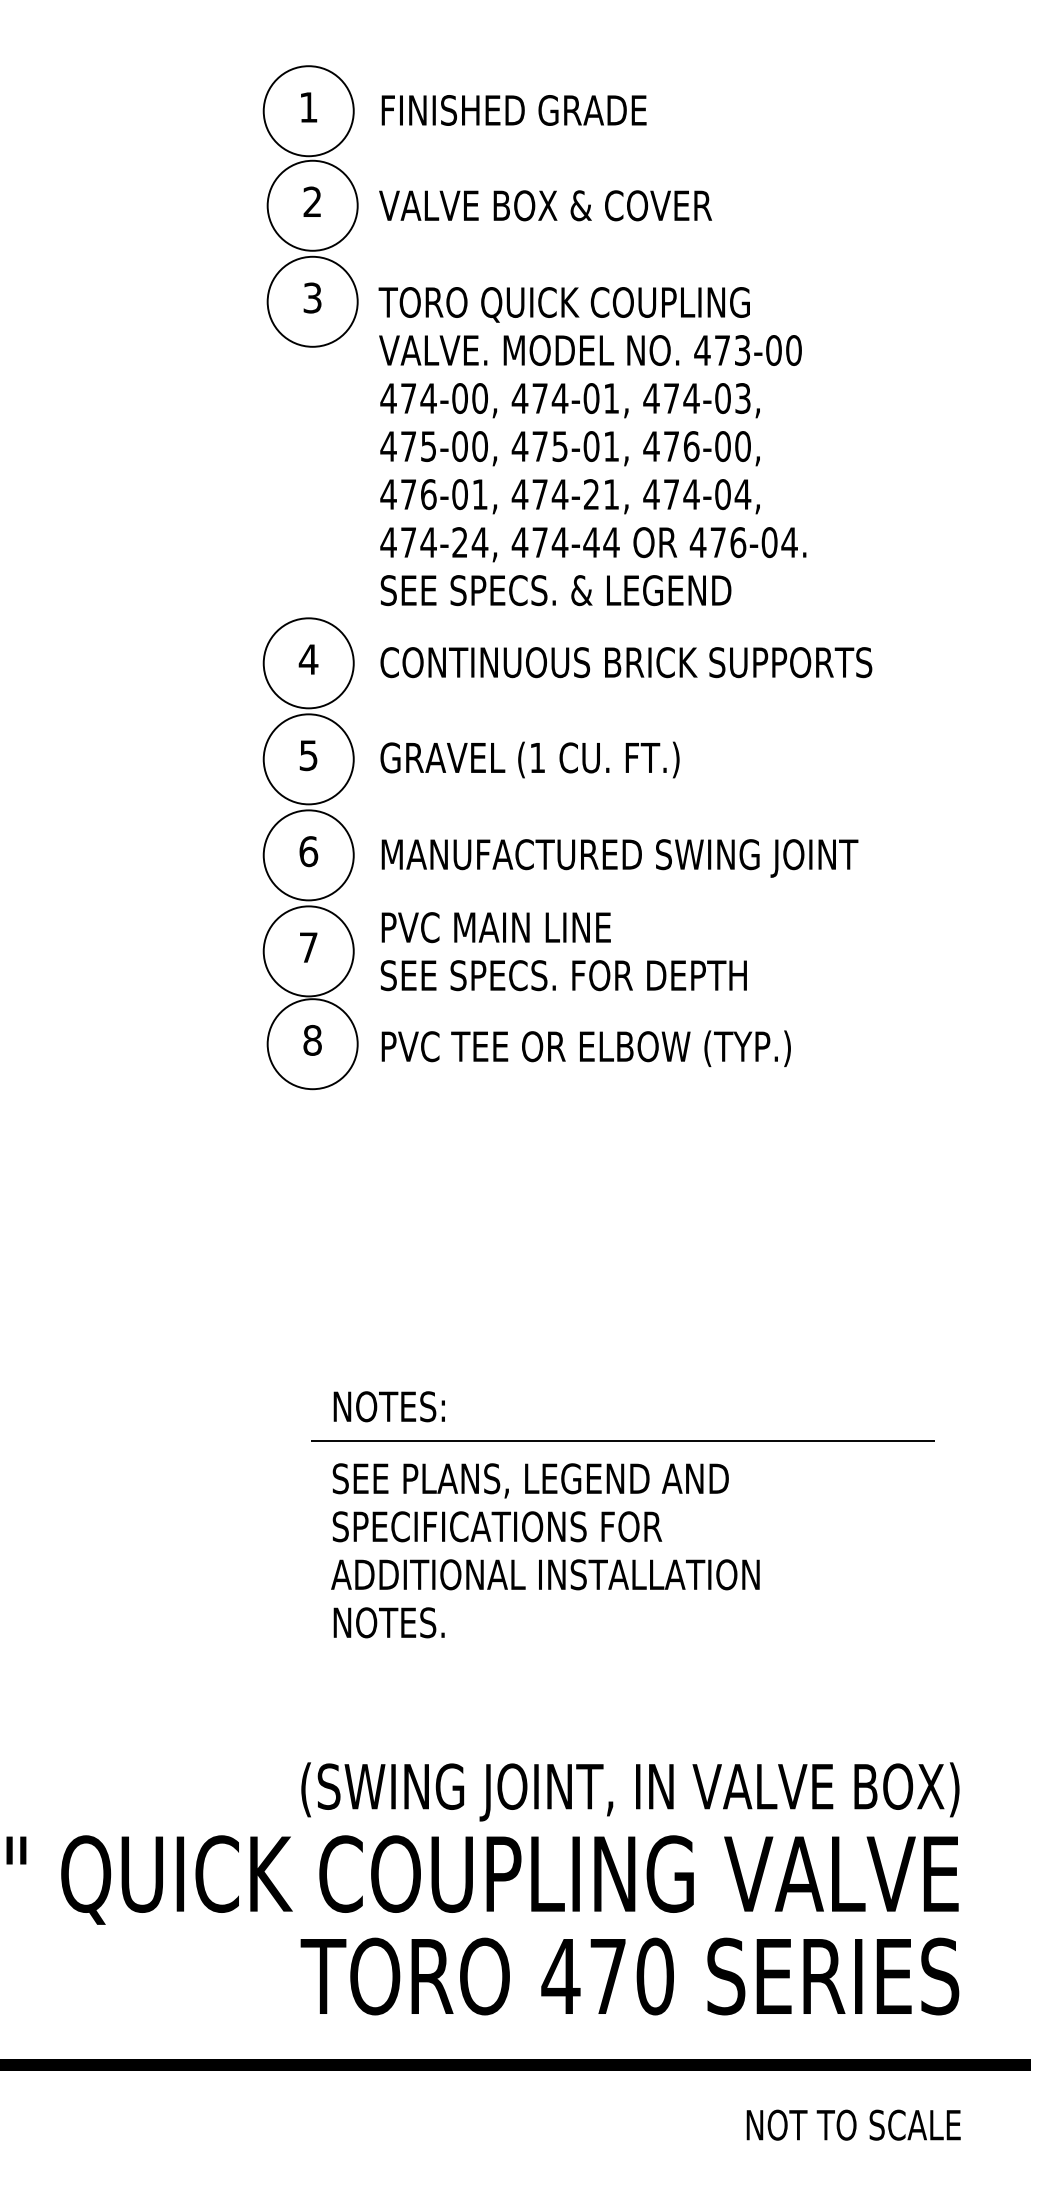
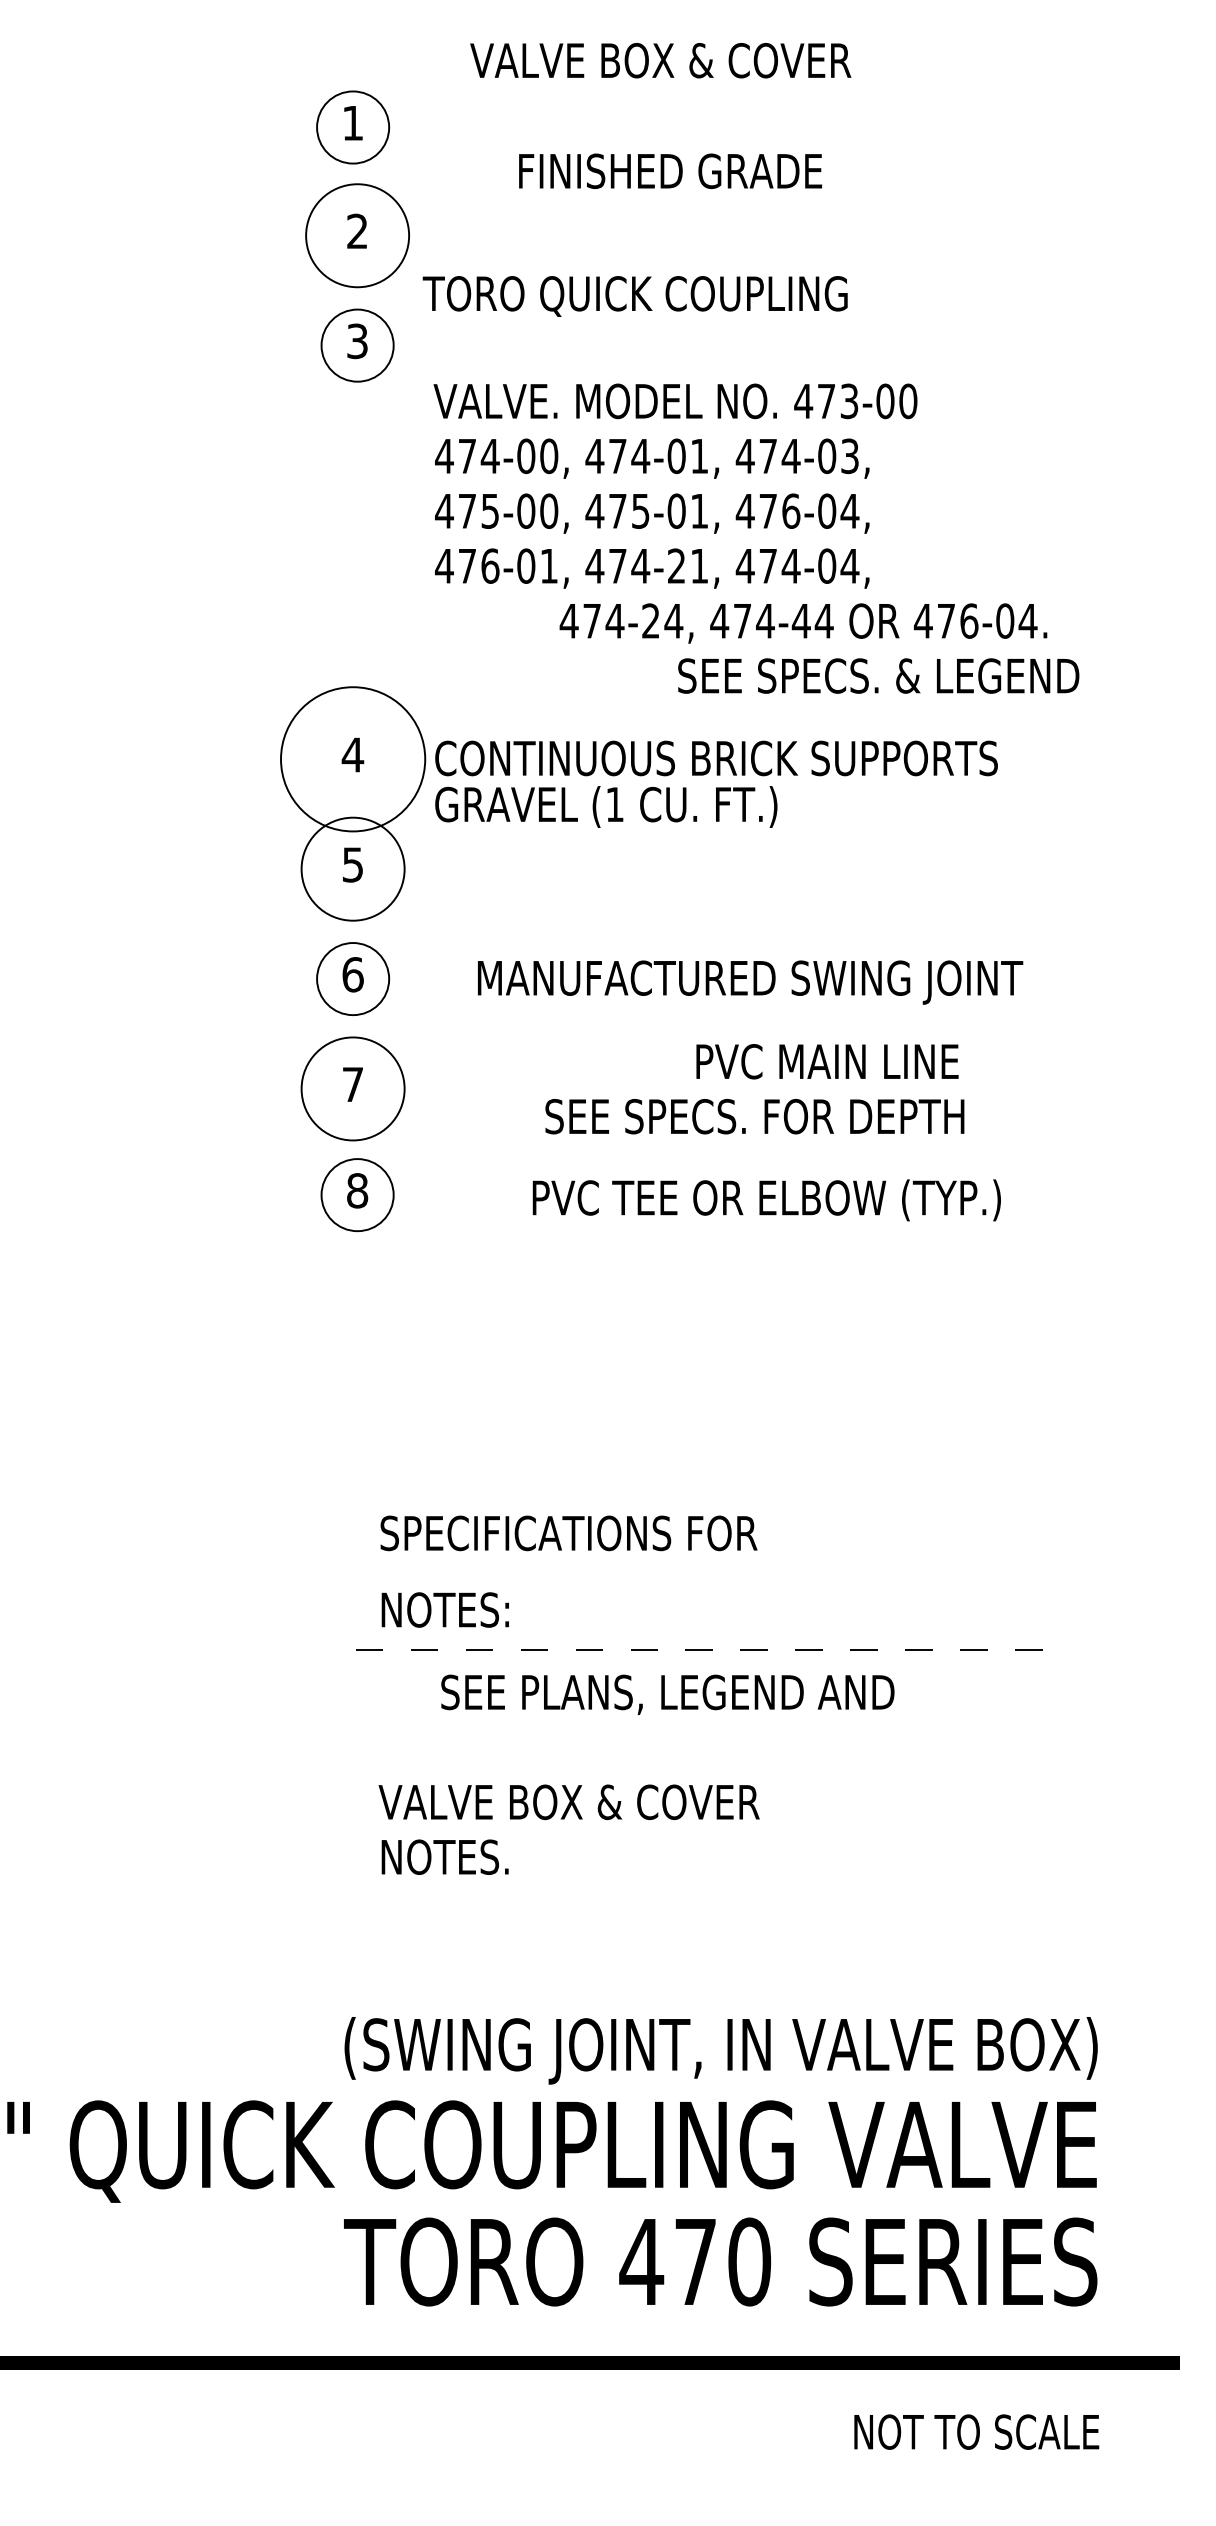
text: (513, 110) -> (669, 171), moved
circle: (308, 111) -> (352, 127), size x0.7
text: (545, 205) -> (660, 60), moved
circle: (312, 301) -> (357, 345), size x0.7
text: (563, 304) -> (634, 296), moved
text: (742, 446) -> (849, 511), 476-00, -> 476-04,
text: (593, 544) -> (803, 623), moved
text: (555, 590) -> (878, 675), moved
circle: (308, 663) -> (352, 759), size x1.4
text: (529, 759) -> (605, 806), moved
circle: (308, 855) -> (352, 979), size x0.7
text: (619, 858) -> (749, 982), moved
text: (495, 927) -> (826, 1061), moved
text: (563, 975) -> (754, 1116), moved
circle: (312, 1044) -> (357, 1195), size x0.7
text: (585, 1048) -> (765, 1200), moved
line: (623, 1441) -> (713, 1649), solid -> dashed
text: (530, 1480) -> (667, 1694), moved
text: (497, 1526) -> (569, 1533), moved
text: (545, 1574) -> (624, 1801), ADDITIONAL INSTALLATION -> VALVE BOX & COVER

